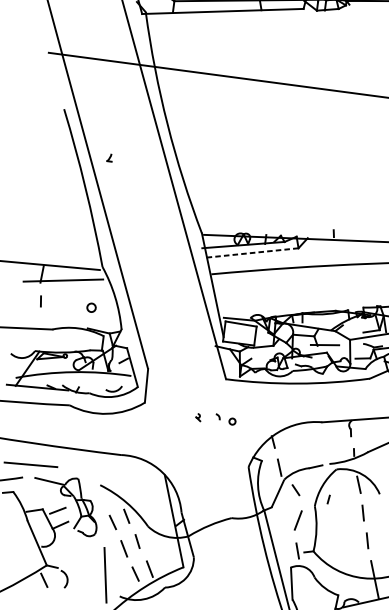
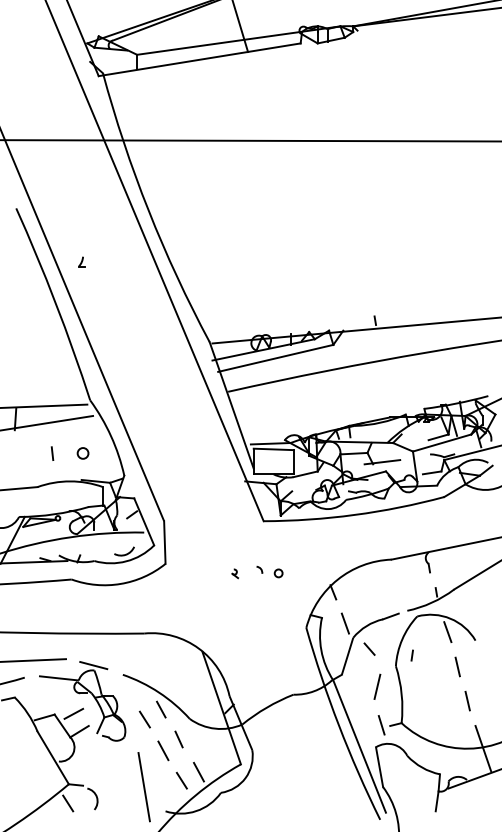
line: (251, 253) -> (275, 358), dashed -> solid
line: (40, 301) -> (52, 453), moved
line: (78, 474) -> (93, 665), added

